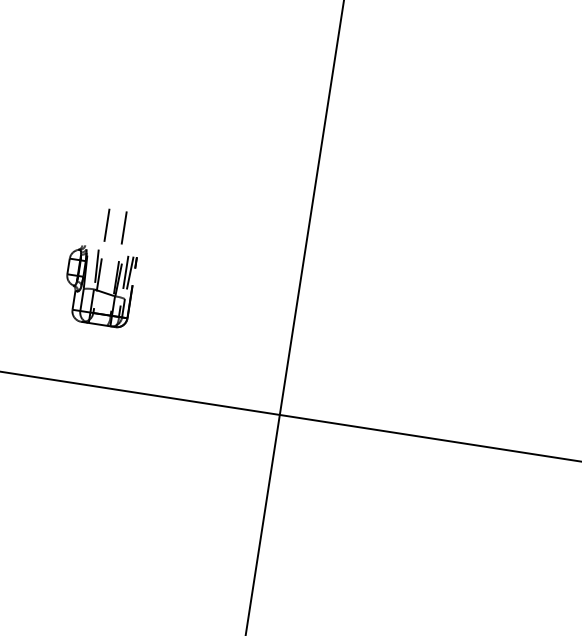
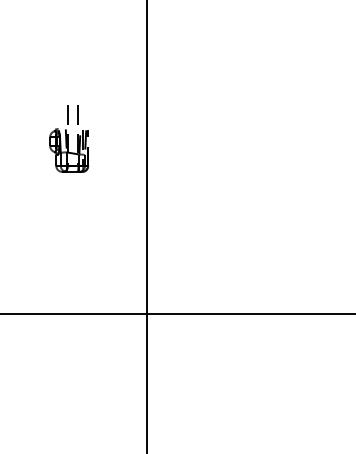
part: (102, 266) -> (69, 138), moved

